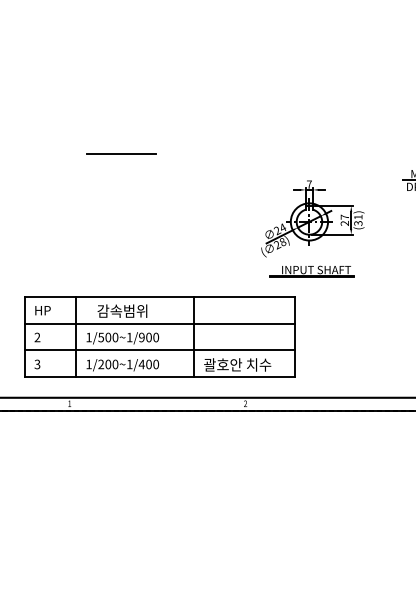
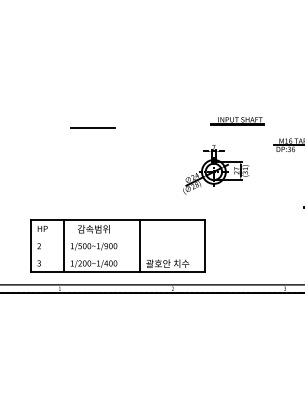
part: (311, 272) -> (237, 121), moved
line: (159, 324) -> (117, 237), removed
line: (159, 350) -> (117, 254), removed

